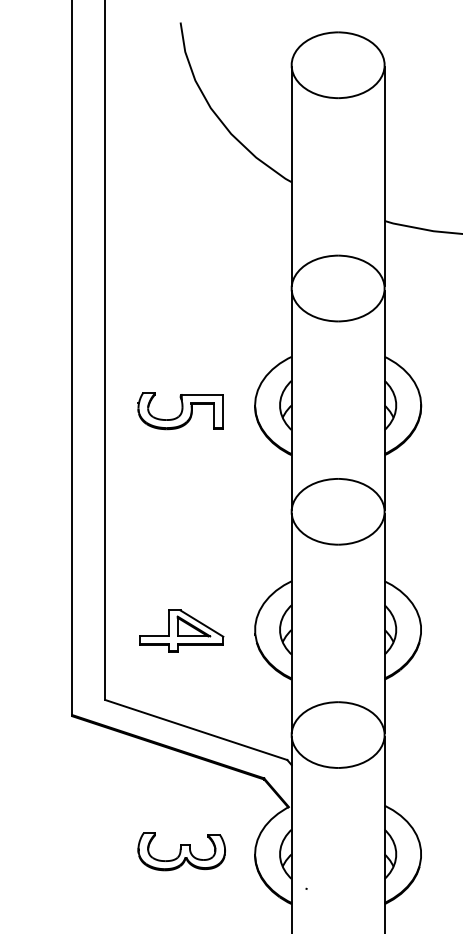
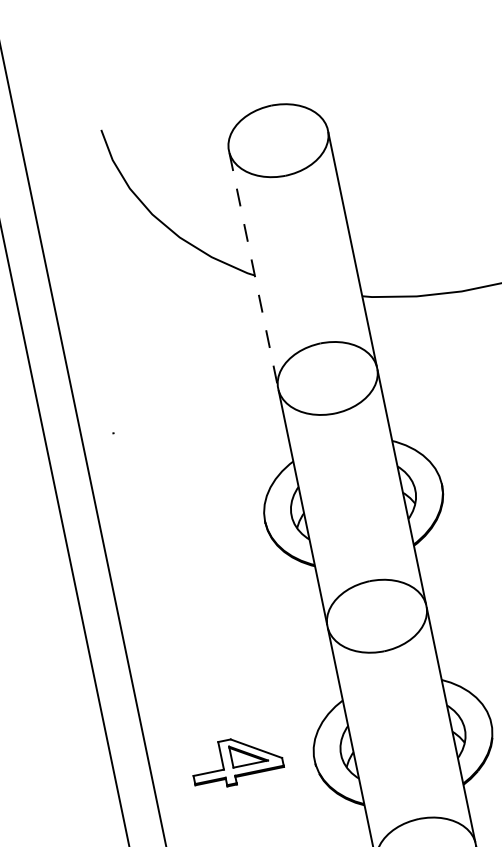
line: (291, 177) -> (253, 270), solid -> dashed
part: (180, 411) -> (186, 544), removed
part: (181, 630) -> (236, 760), moved

